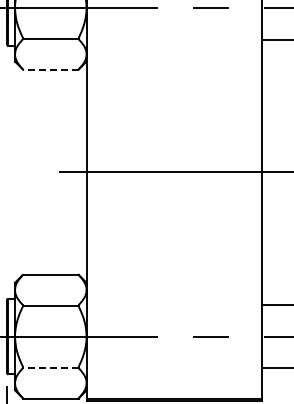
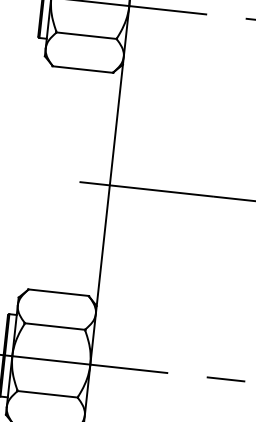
line: (50, 69) -> (82, 69), dashed -> solid
line: (50, 367) -> (47, 394), dashed -> solid

